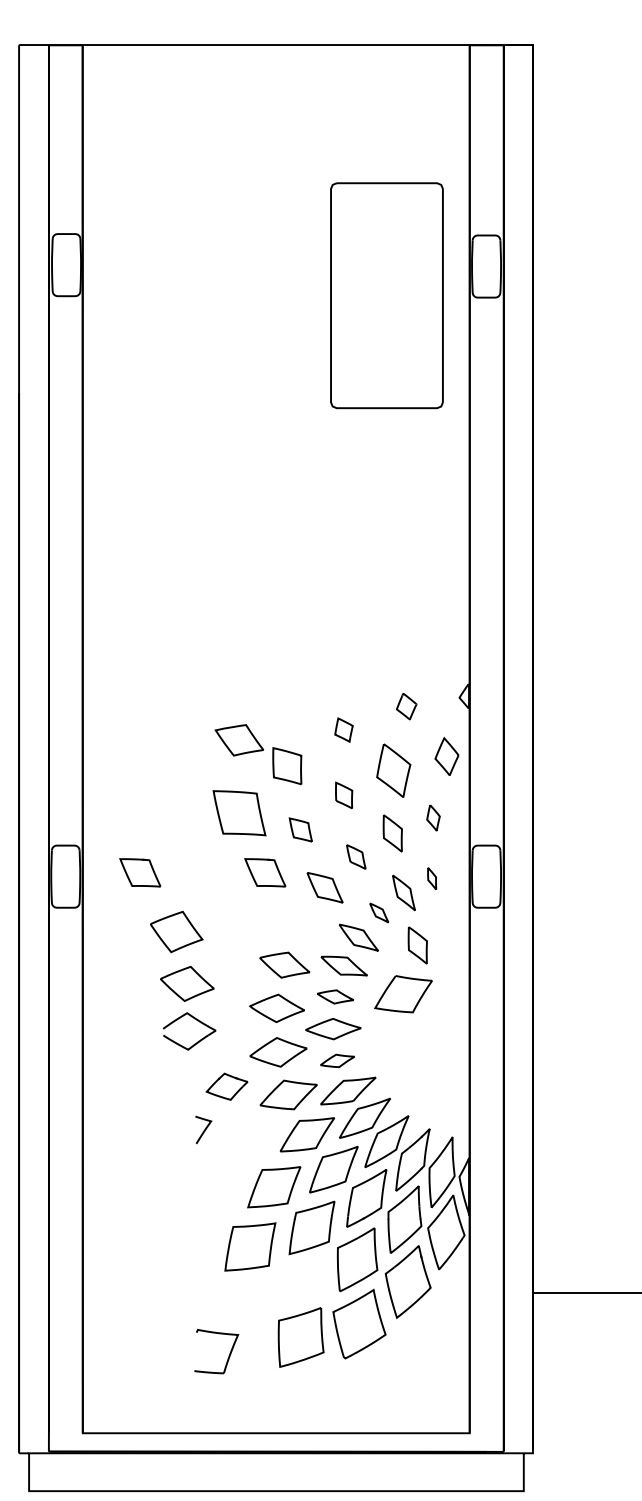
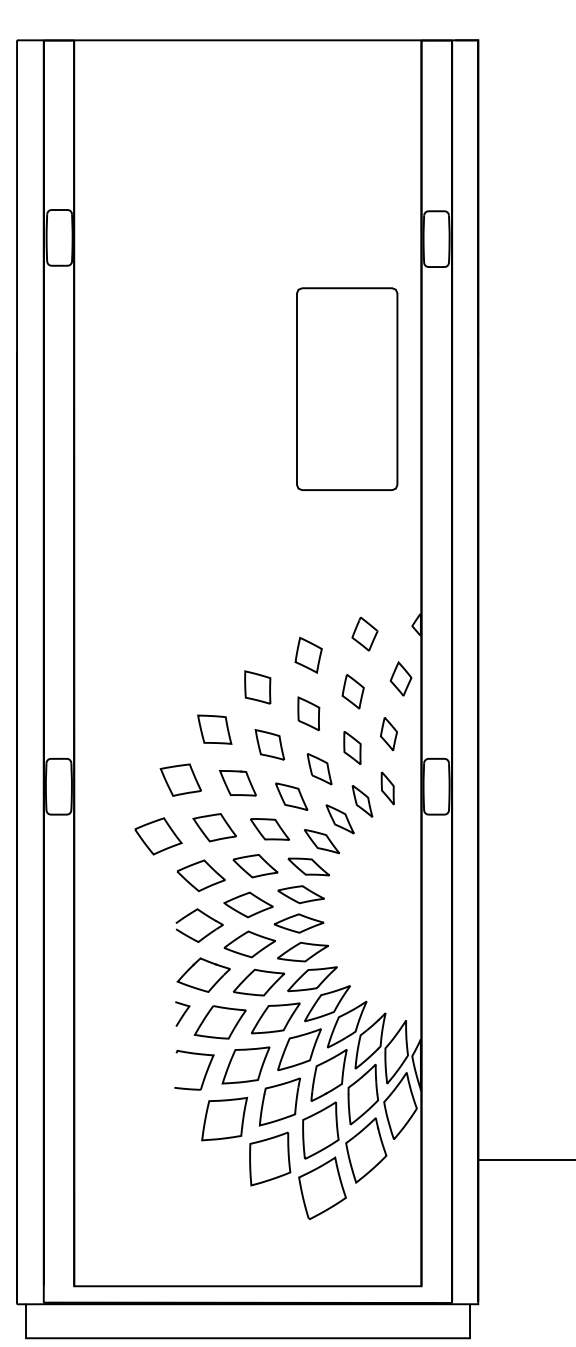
part: (386, 295) -> (346, 388), moved
part: (406, 706) -> (364, 634), size x1.43
part: (343, 729) -> (308, 654), size x1.67
part: (239, 740) -> (214, 827), moved
part: (393, 770) -> (353, 691), size x0.71
part: (343, 795) -> (308, 713), size x1.43
part: (238, 812) -> (213, 729), size x0.71
part: (433, 817) -> (388, 733), size x1.43
part: (300, 829) -> (269, 744), size x1.43
part: (356, 856) -> (319, 768), size x1.43
part: (201, 869) -> (180, 780), added
part: (140, 872) -> (126, 782), removed
part: (431, 878) -> (387, 788), size x1.67
part: (379, 912) -> (340, 818), size x1.67
part: (300, 923) -> (269, 828), added
part: (417, 945) -> (374, 848), removed
part: (187, 983) -> (201, 875), moved
part: (403, 994) -> (220, 1022), moved
part: (335, 996) -> (301, 894), size x1.43
part: (198, 1040) -> (207, 933), moved
part: (337, 1060) -> (302, 951), size x1.67
part: (226, 1086) -> (203, 975), size x1.43
part: (300, 1337) -> (269, 1159), moved
part: (228, 1355) -> (204, 1073), moved

